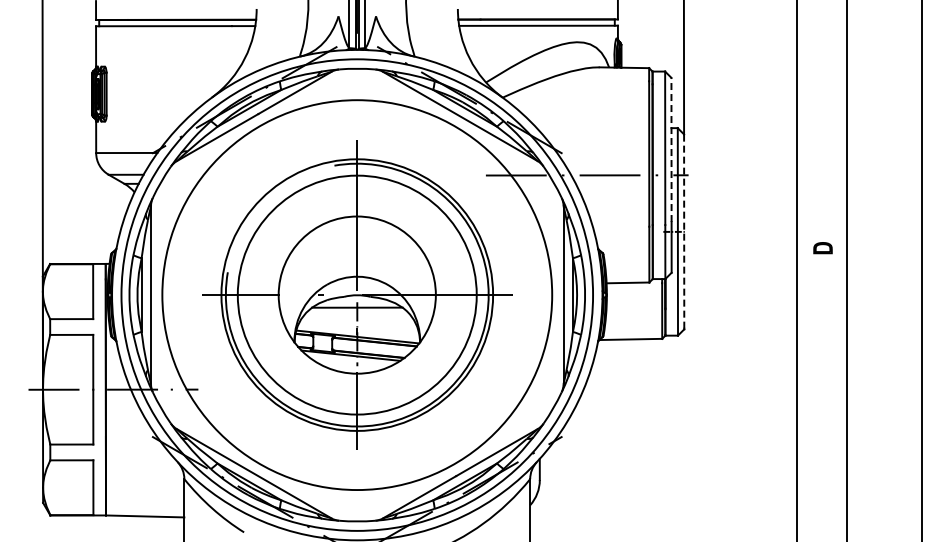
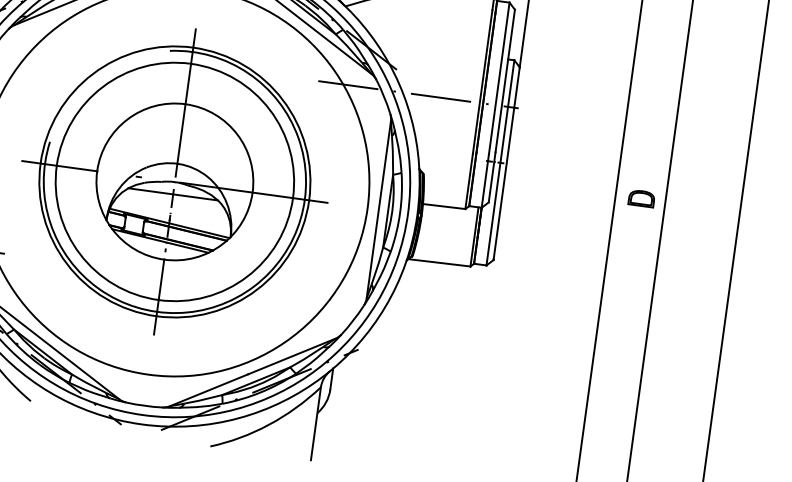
line: (671, 149) -> (505, 80), dashed -> solid
line: (684, 231) -> (507, 163), dashed -> solid
part: (822, 247) -> (641, 197), size x1.43

